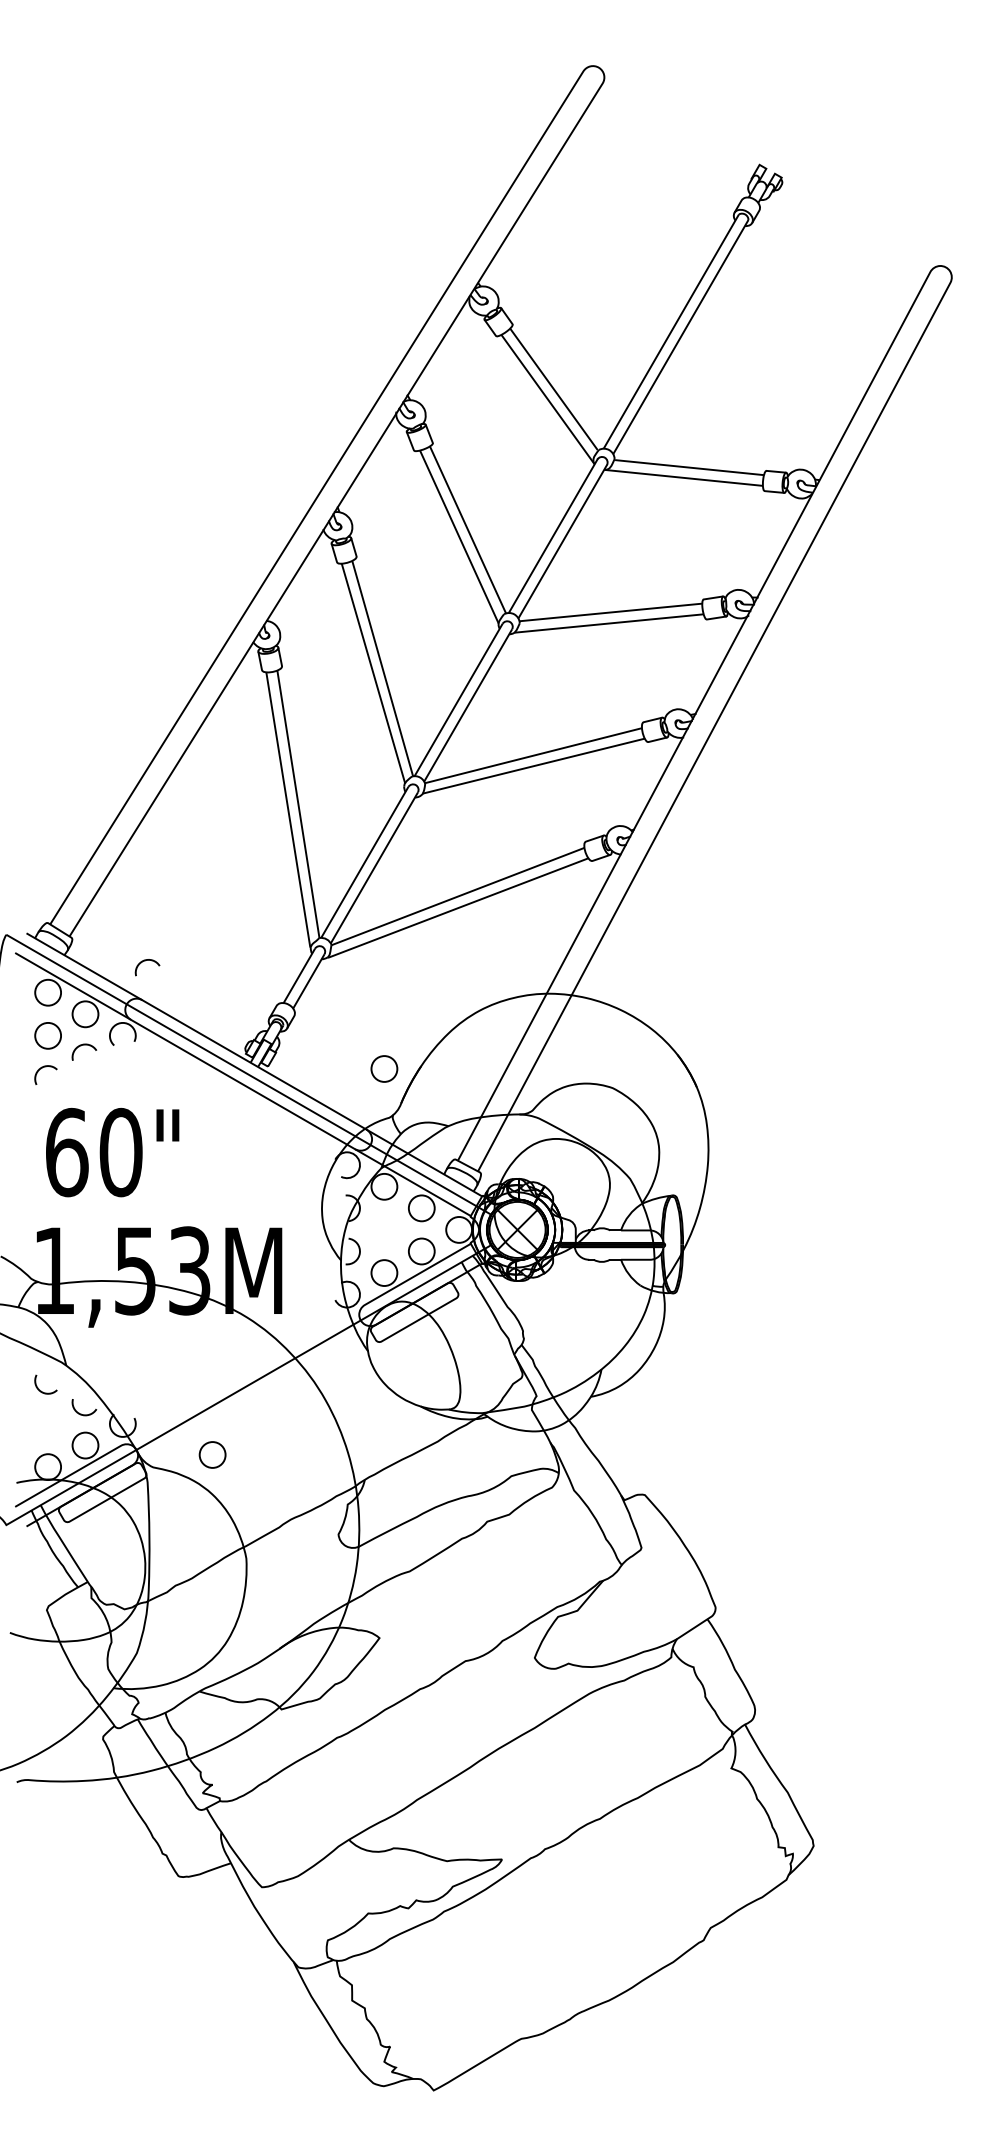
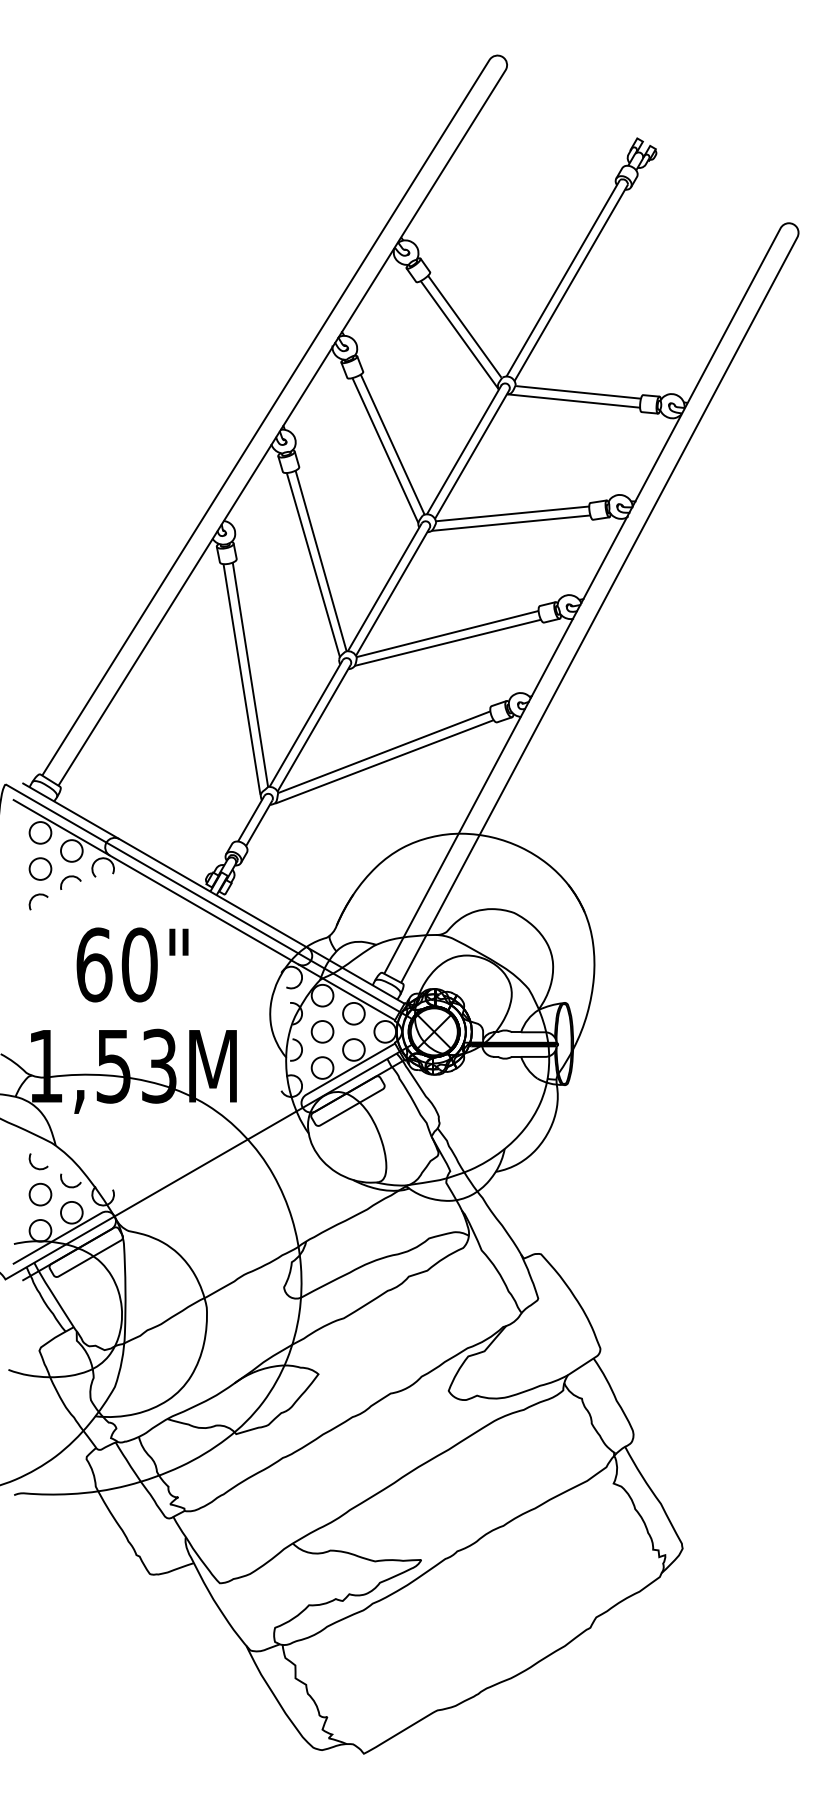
arc: (147, 961) -> (123, 806), removed
circle: (384, 1068) -> (322, 1031), moved
text: (112, 1152) -> (132, 964), moved
circle: (212, 1454) -> (40, 1194), moved

